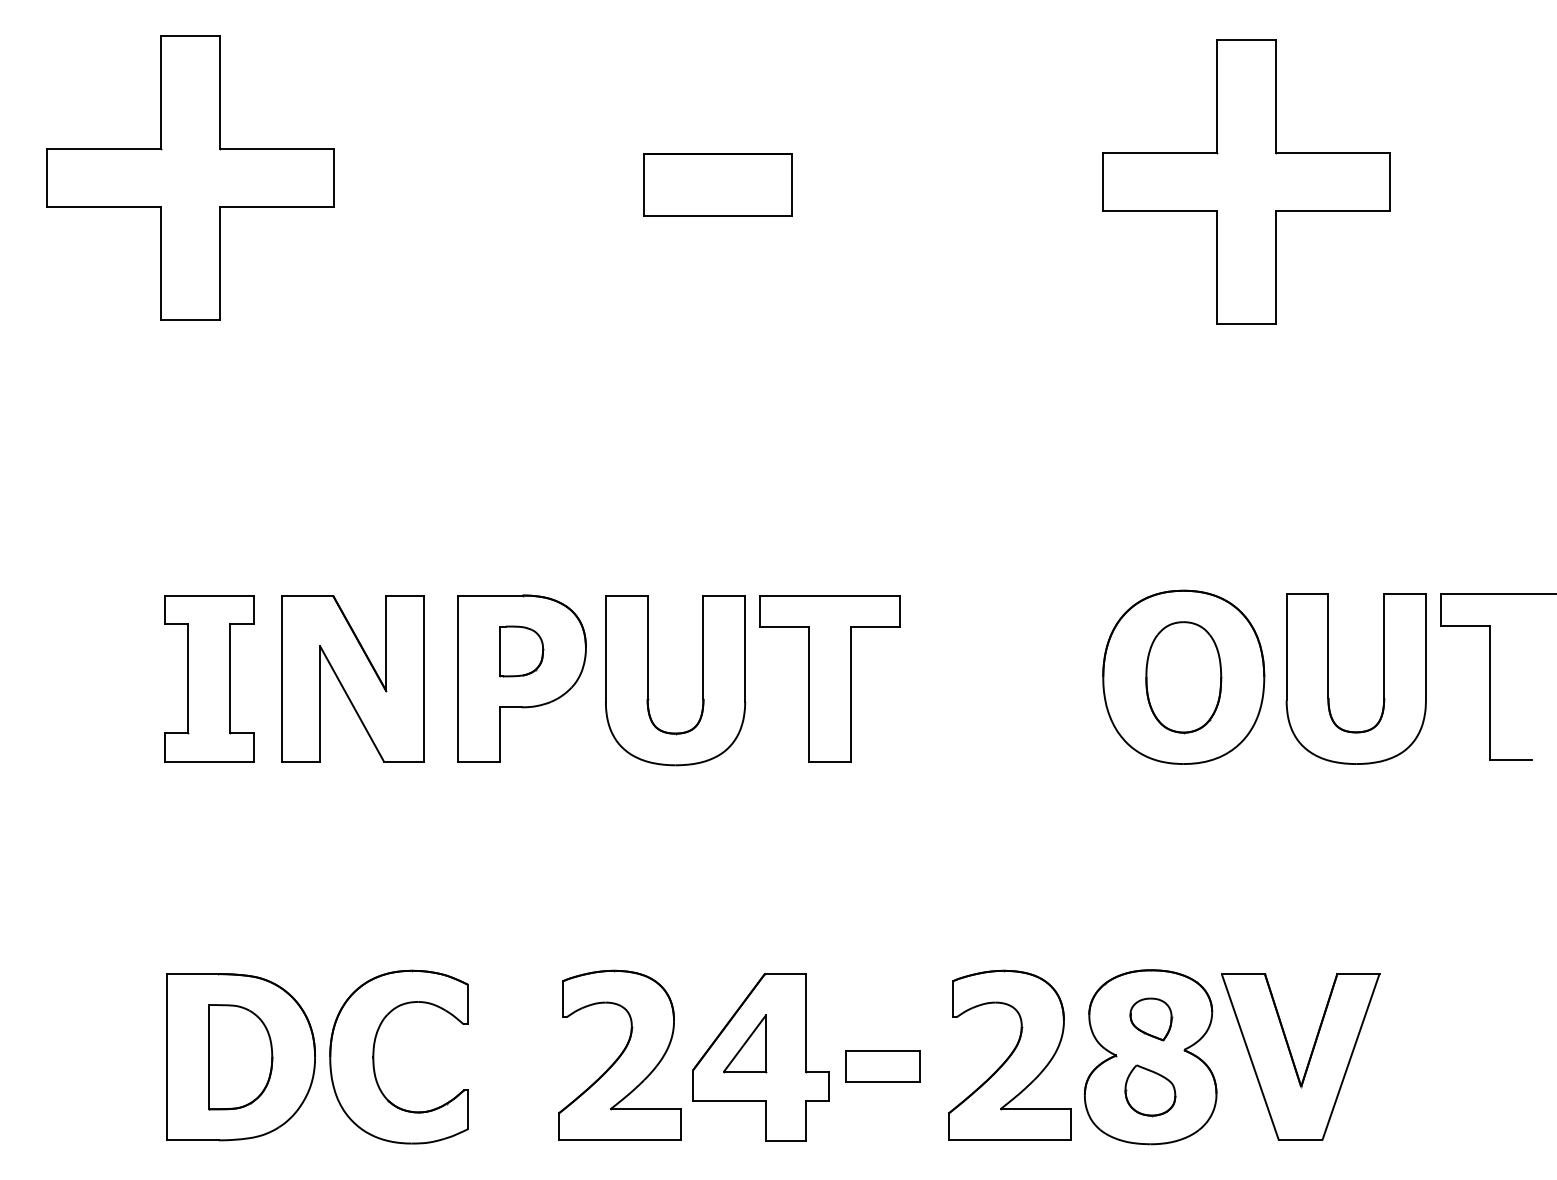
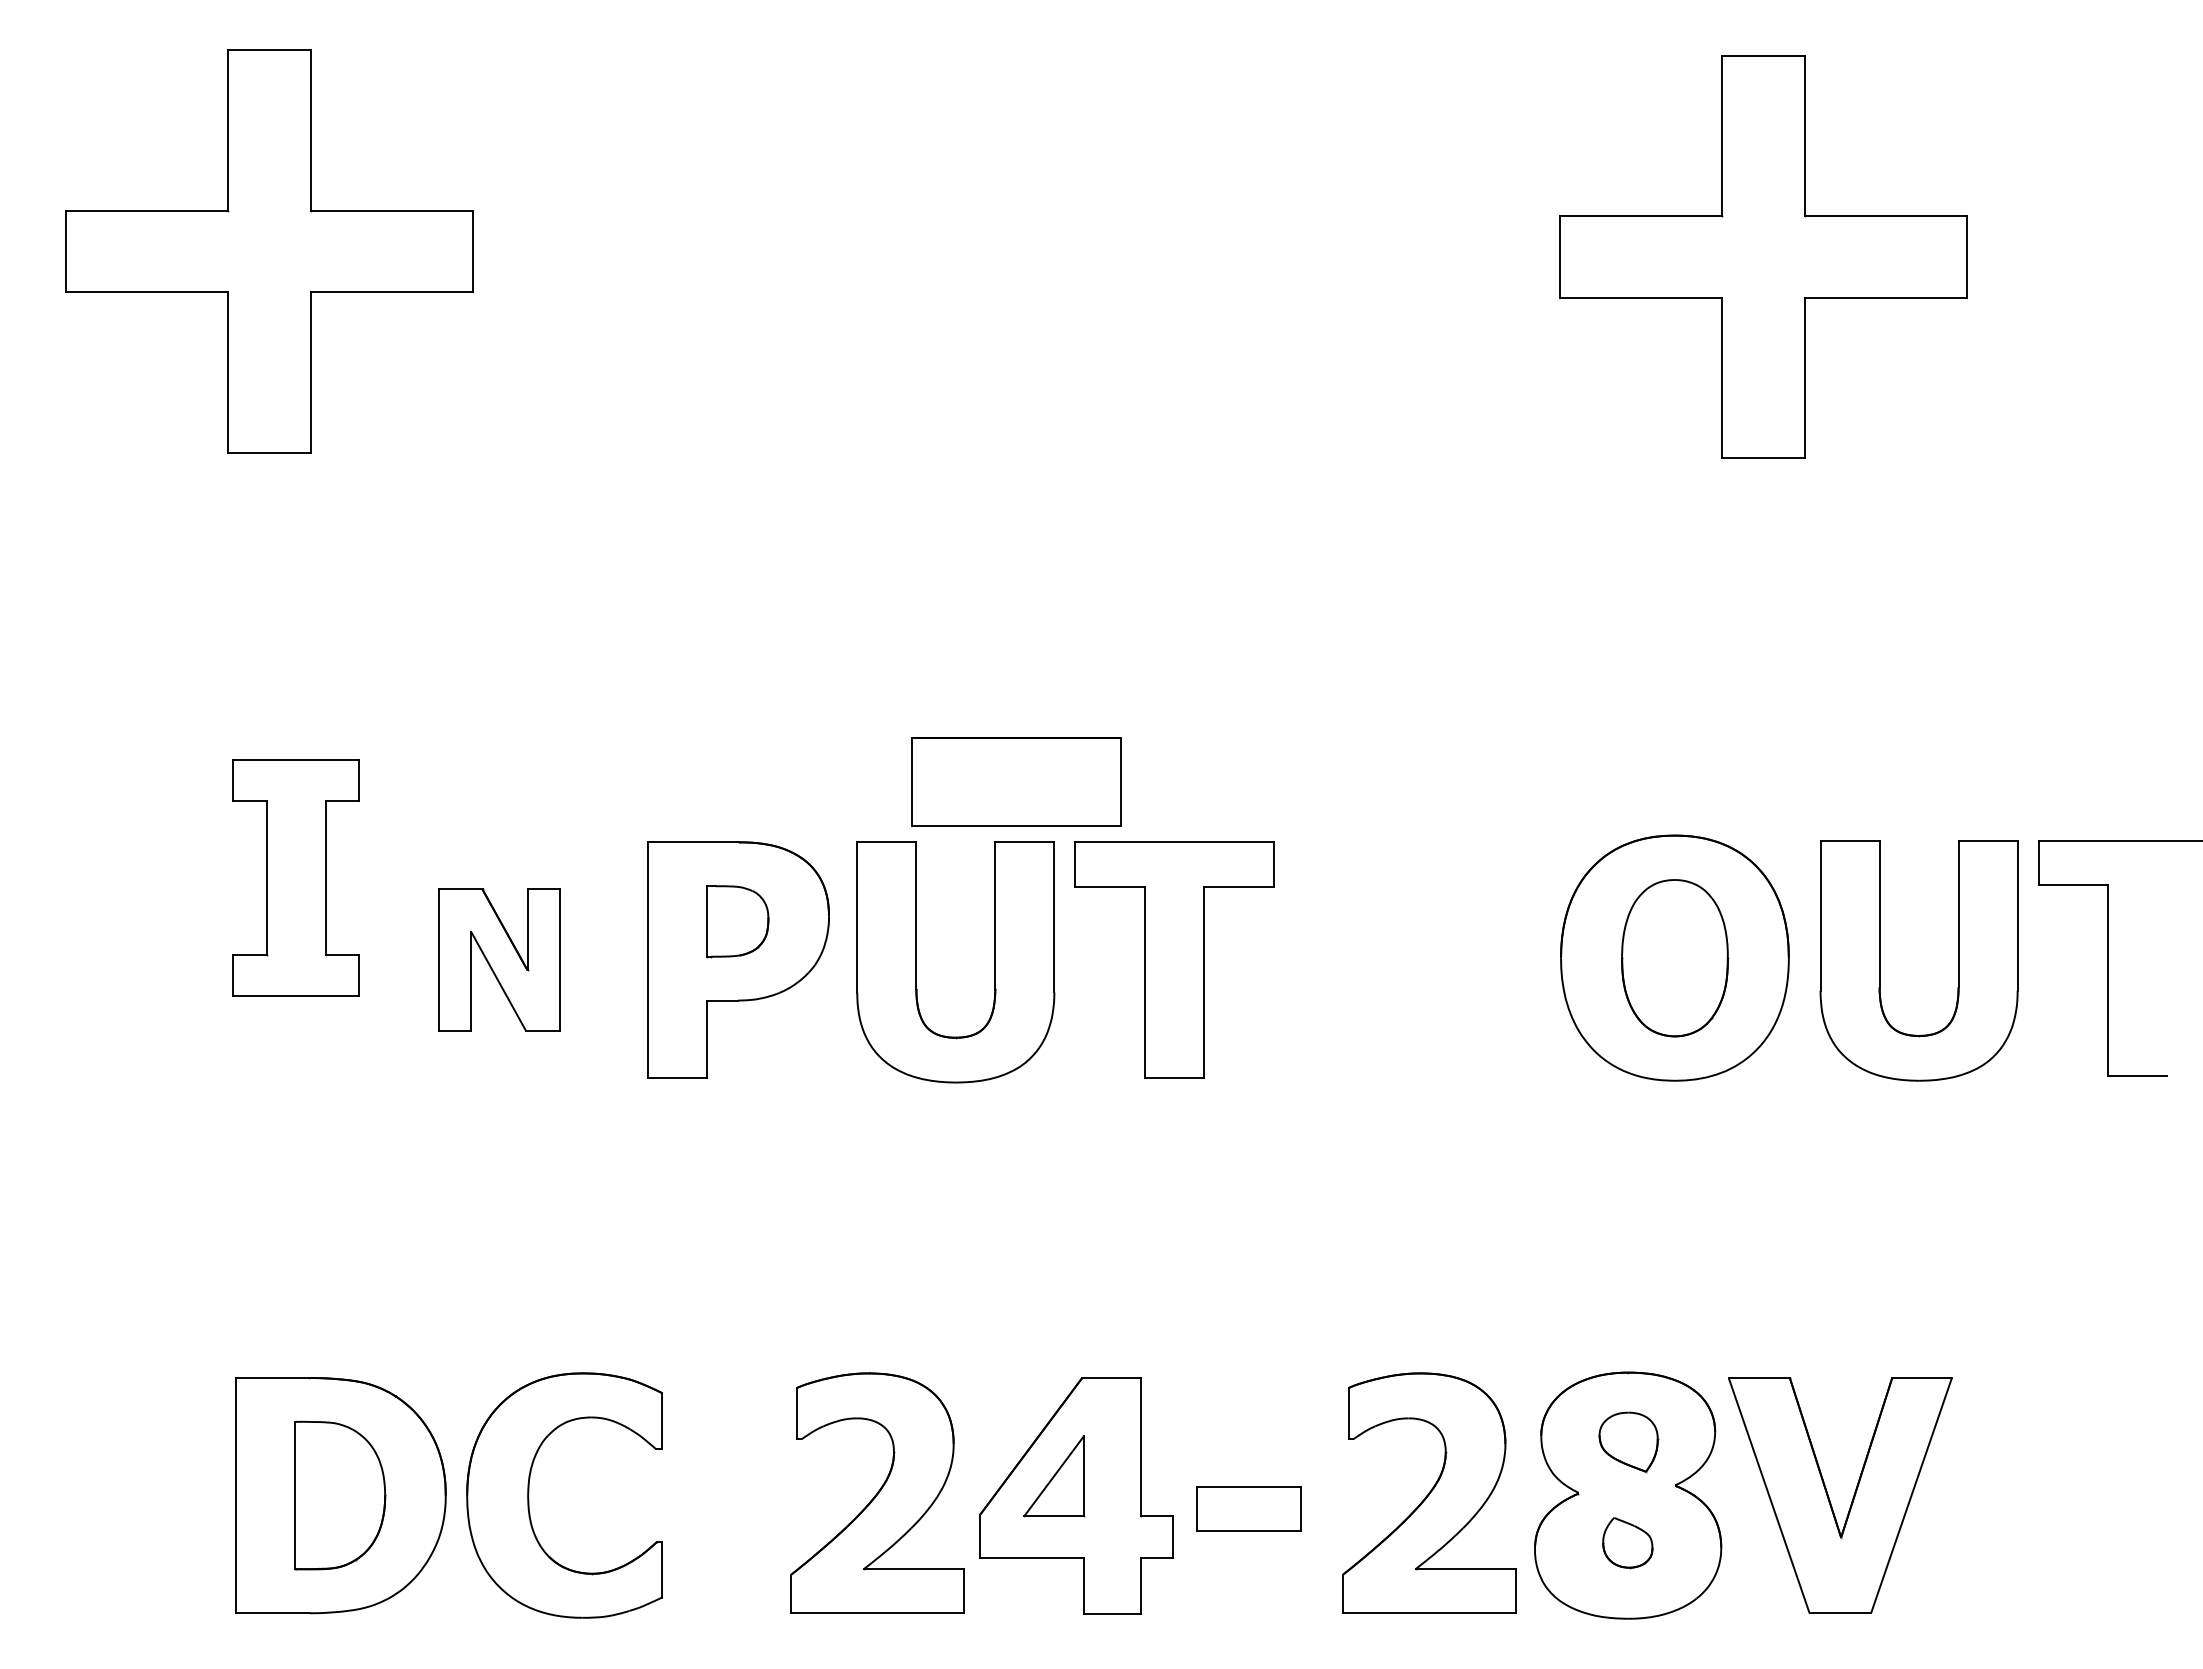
part: (718, 185) -> (1016, 781), moved
part: (208, 678) -> (295, 877), moved
part: (353, 678) -> (499, 959), size x0.6
part: (1150, 1090) -> (1627, 1542), size x0.7

